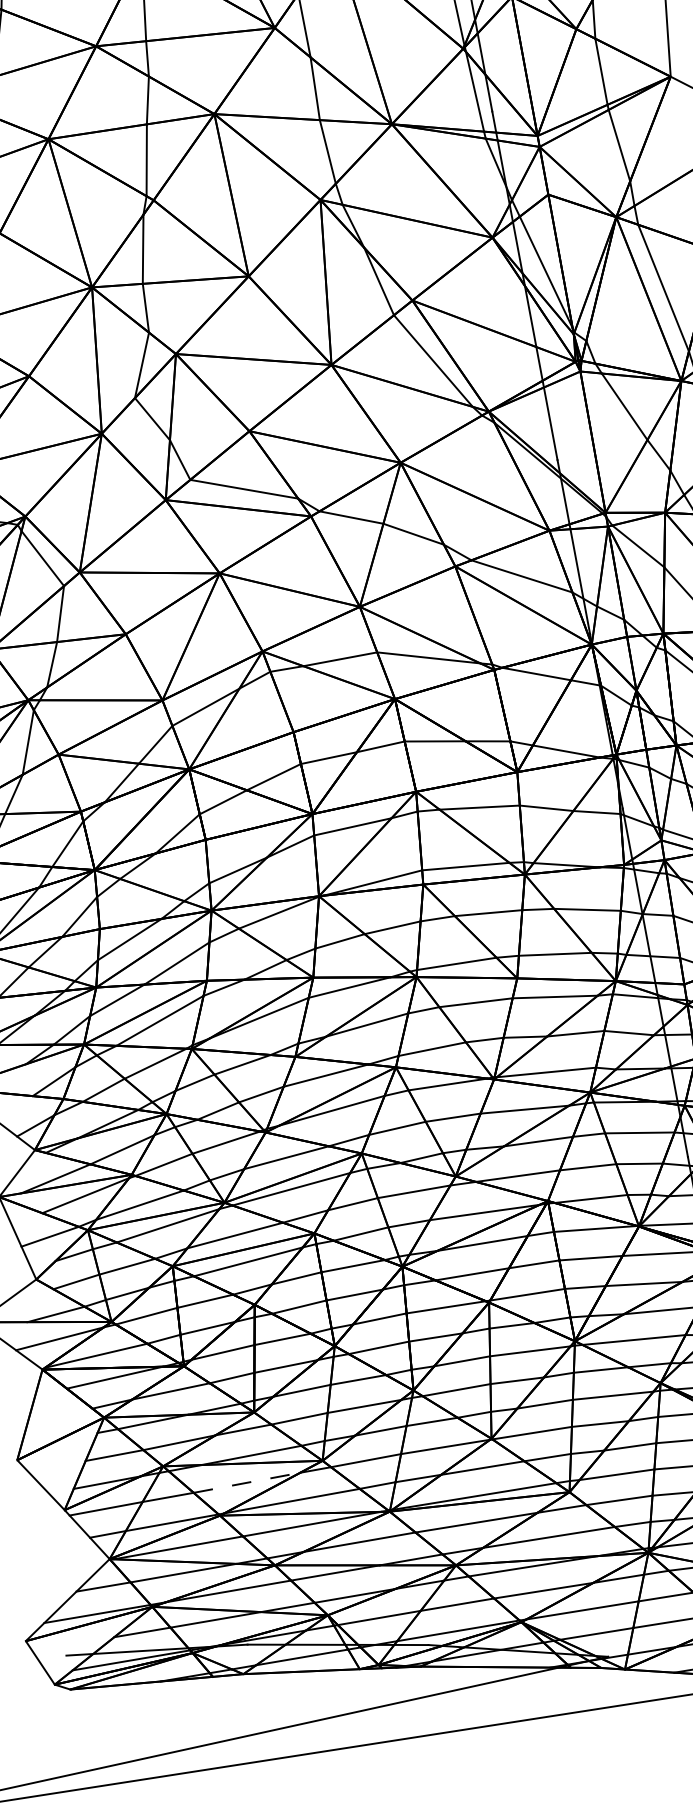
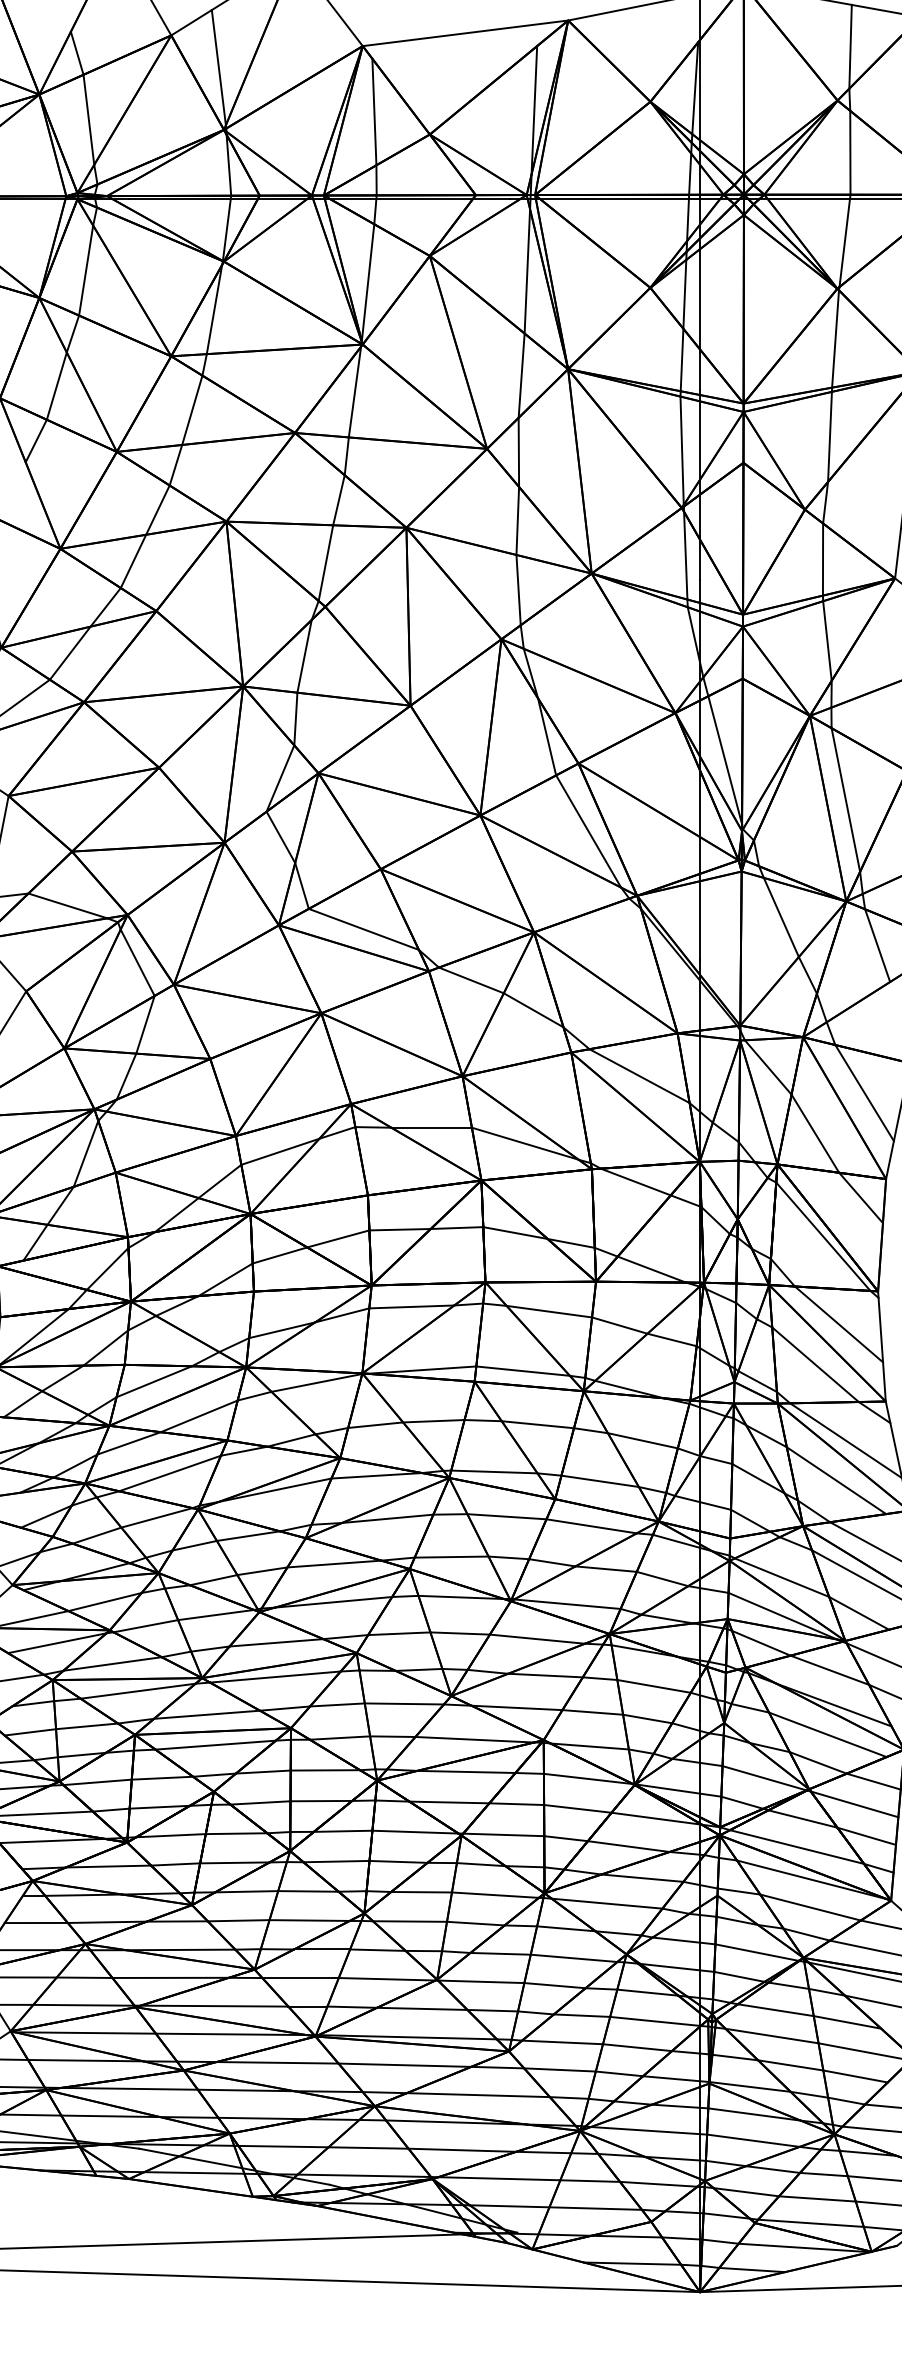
line: (247, 1482) -> (171, 1977), dashed -> solid

